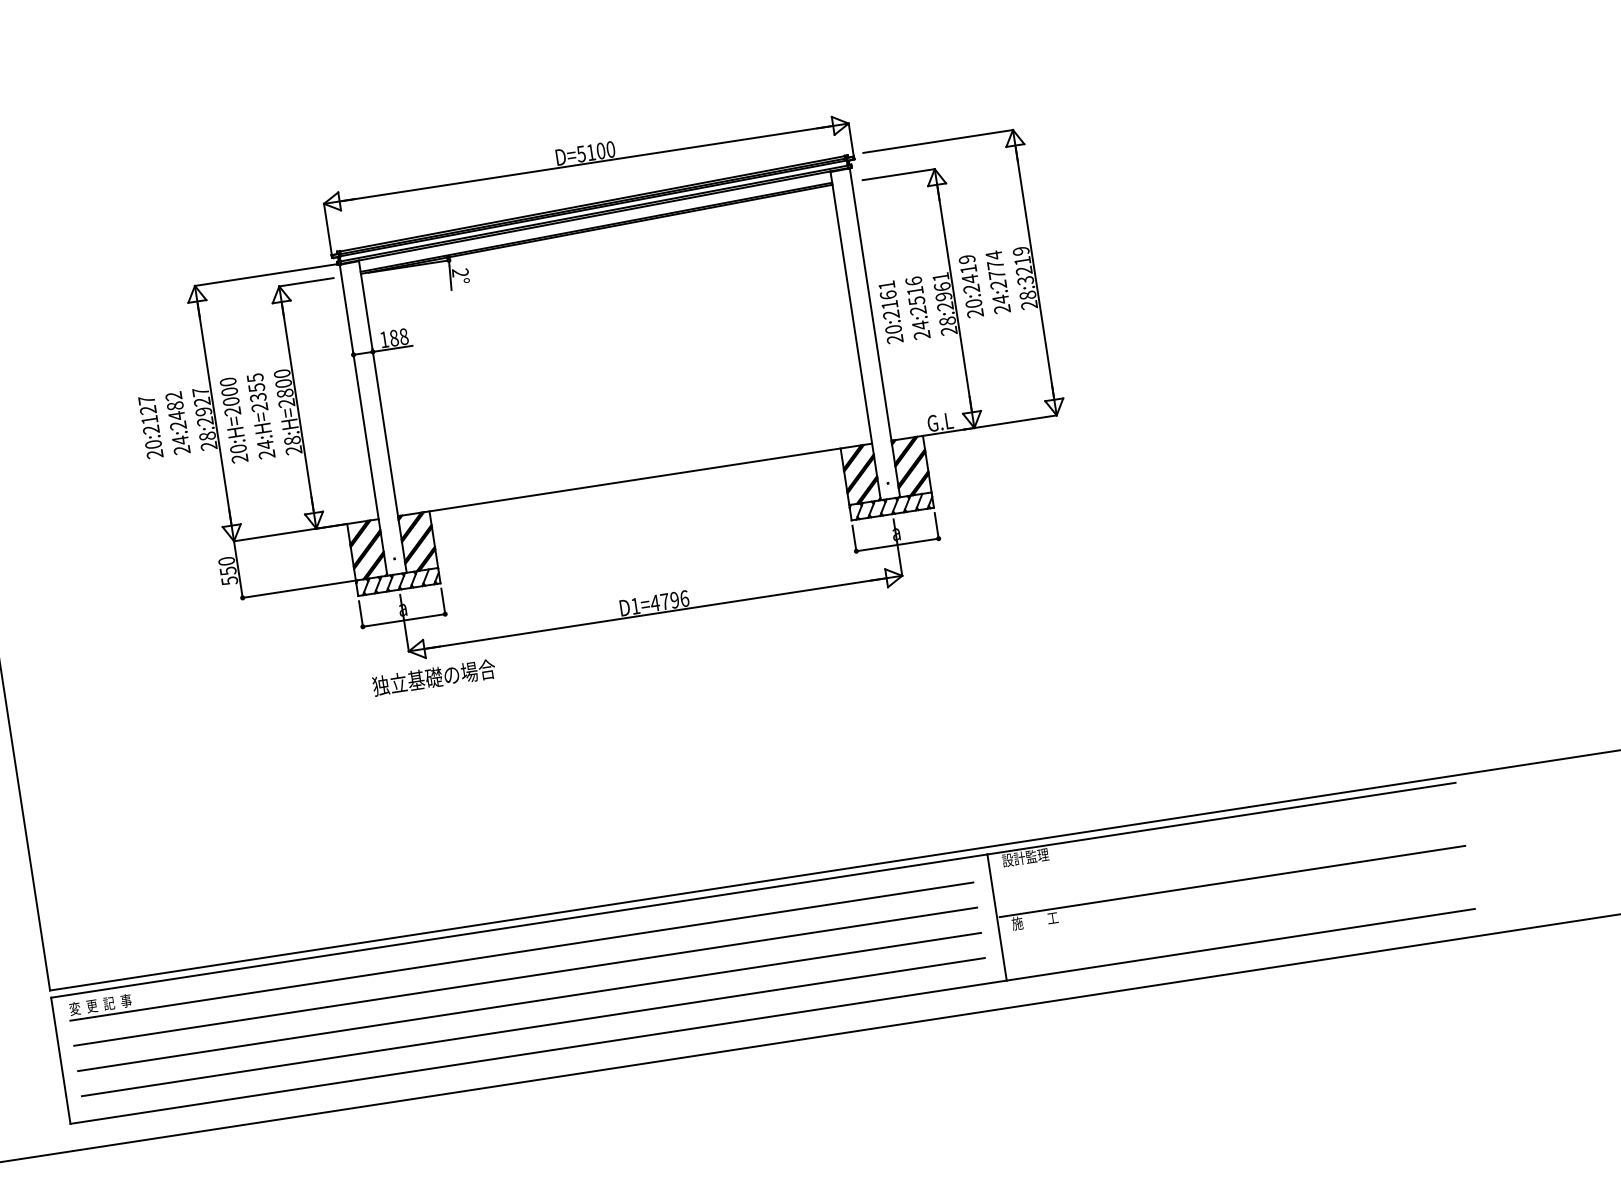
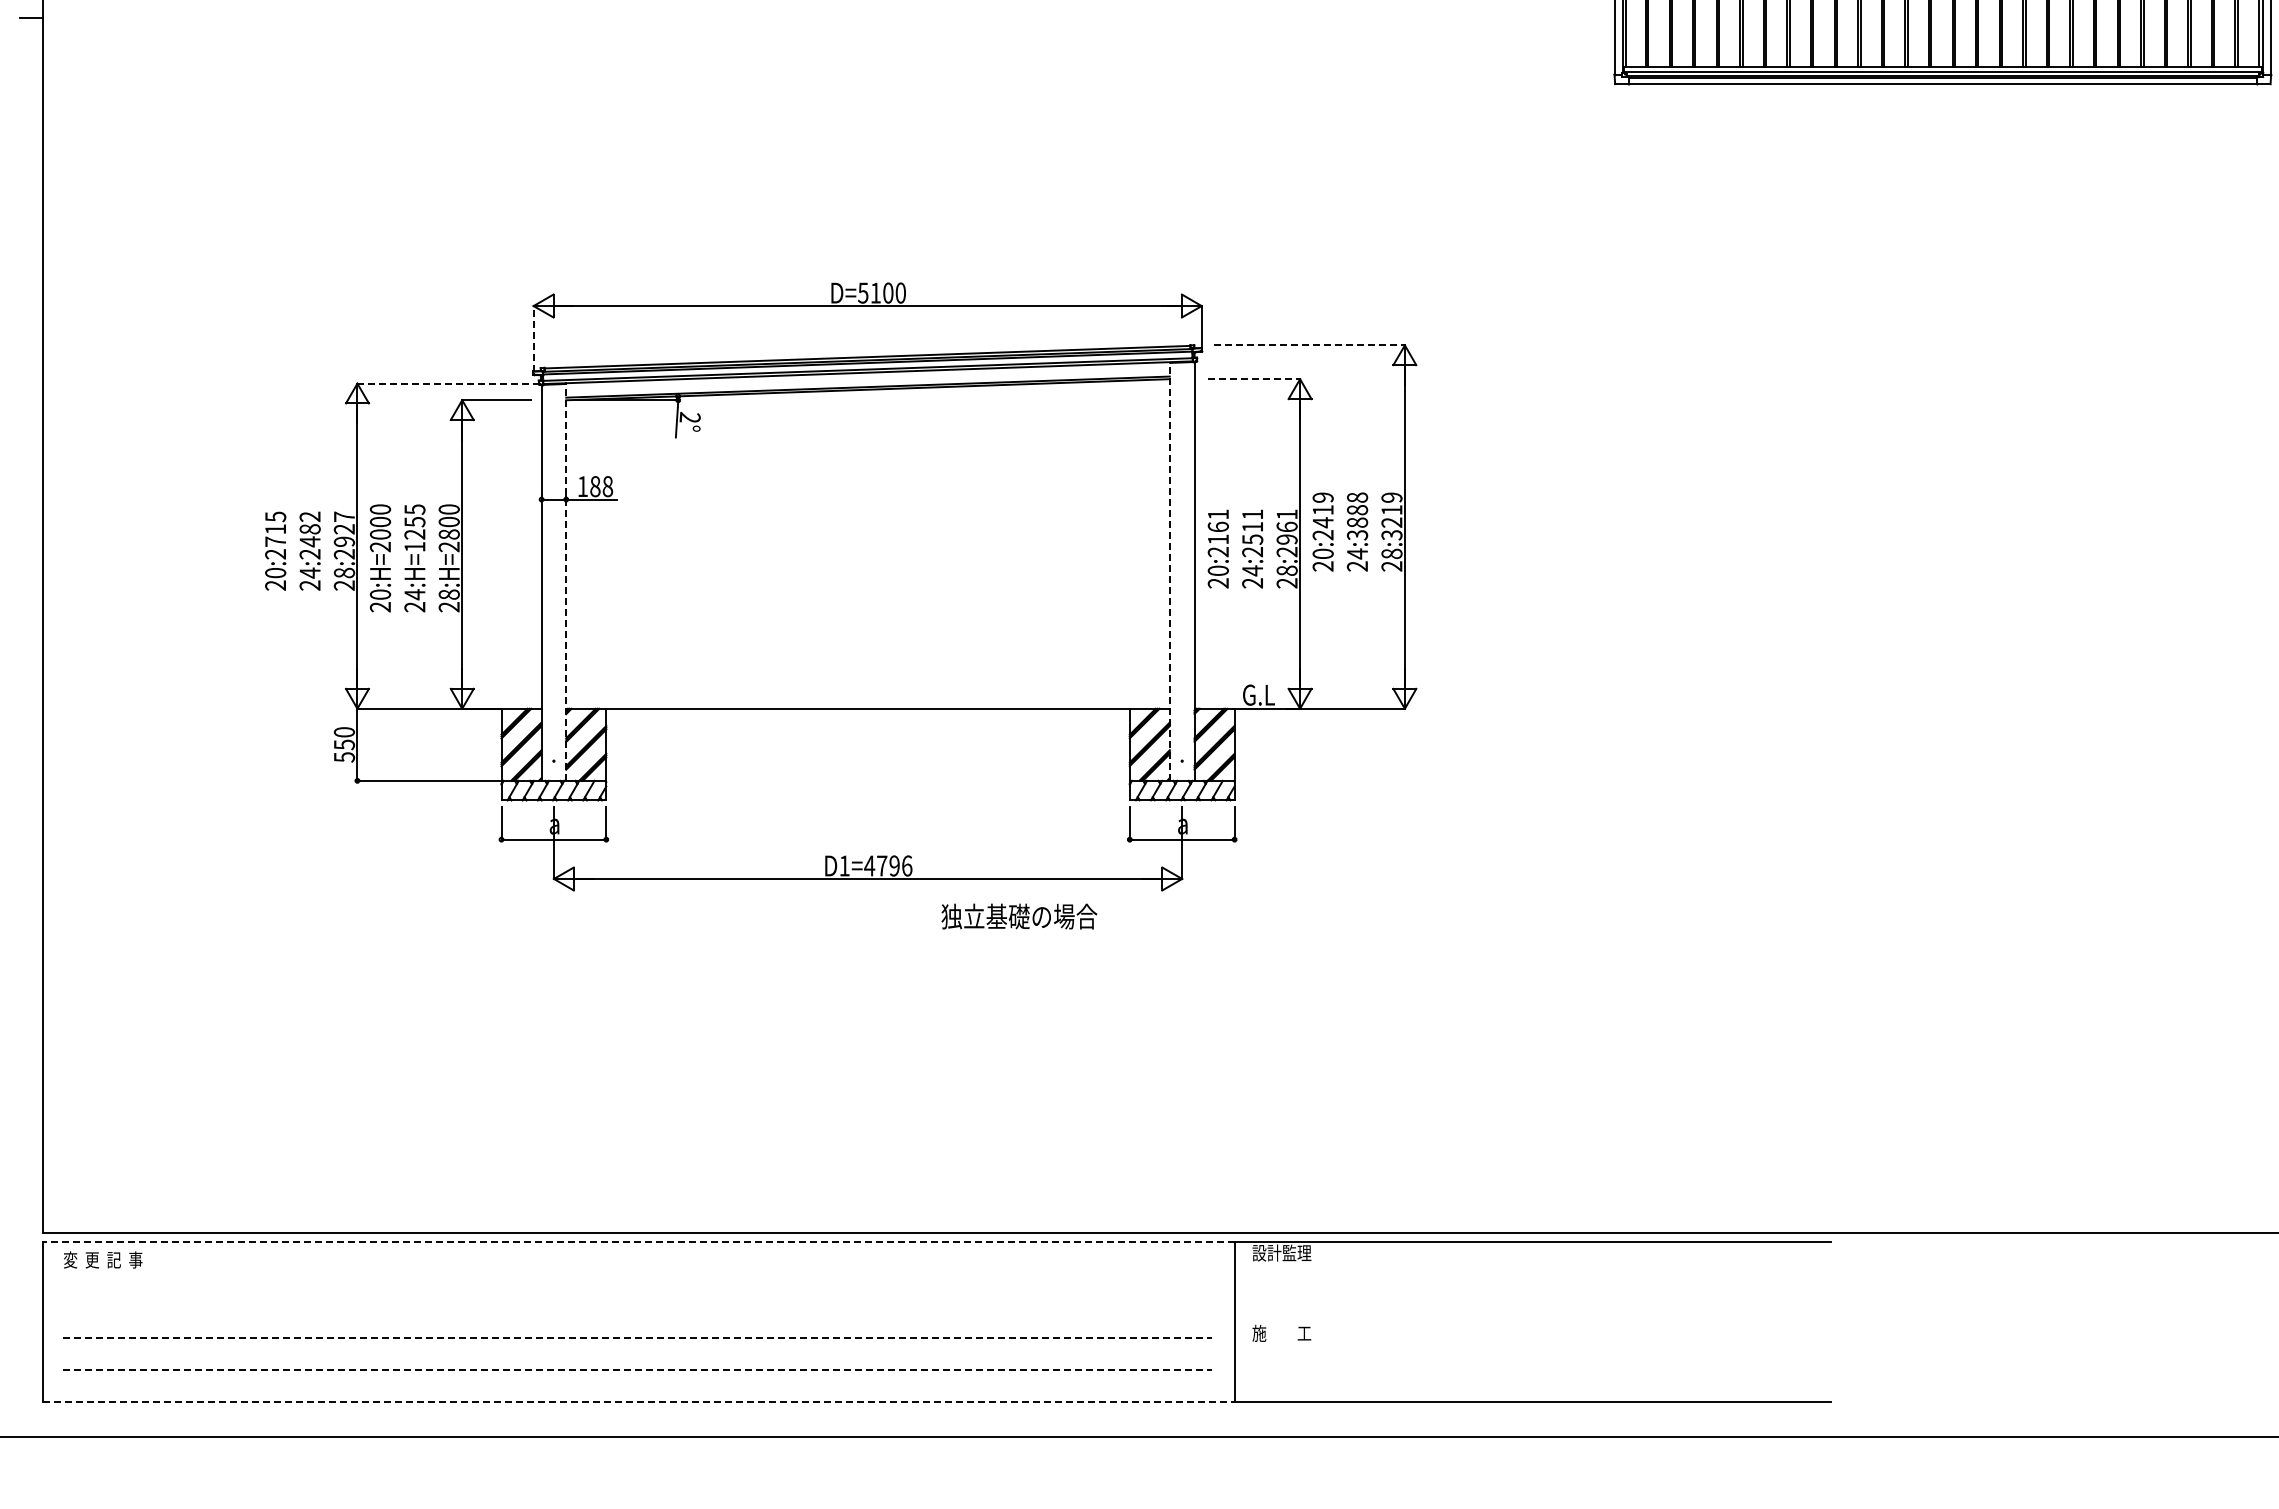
line: (938, 141) -> (1310, 345), solid -> dashed
line: (899, 174) -> (1254, 379), solid -> dashed
line: (327, 229) -> (533, 338), solid -> dashed
text: (996, 270) -> (1357, 516), 24:2774 -> 24:3888
line: (266, 274) -> (448, 383), solid -> dashed
text: (913, 281) -> (1252, 514), 24:2516 -> 24:2511
line: (855, 335) -> (1169, 571), solid -> dashed
text: (258, 402) -> (414, 540), 24:H=2355 -> 24:H=1255
text: (148, 409) -> (275, 528), 20:2127 -> 20:2715
line: (383, 416) -> (566, 582), solid -> dashed
text: (434, 677) -> (1019, 916), moved
line: (1232, 881) -> (1534, 1322), removed
line: (518, 925) -> (638, 1241), solid -> dashed
line: (521, 951) -> (637, 1274), removed
line: (525, 977) -> (637, 1306), removed
line: (529, 1002) -> (637, 1338), solid -> dashed
line: (533, 1027) -> (637, 1370), solid -> dashed
line: (538, 1052) -> (639, 1402), solid -> dashed

